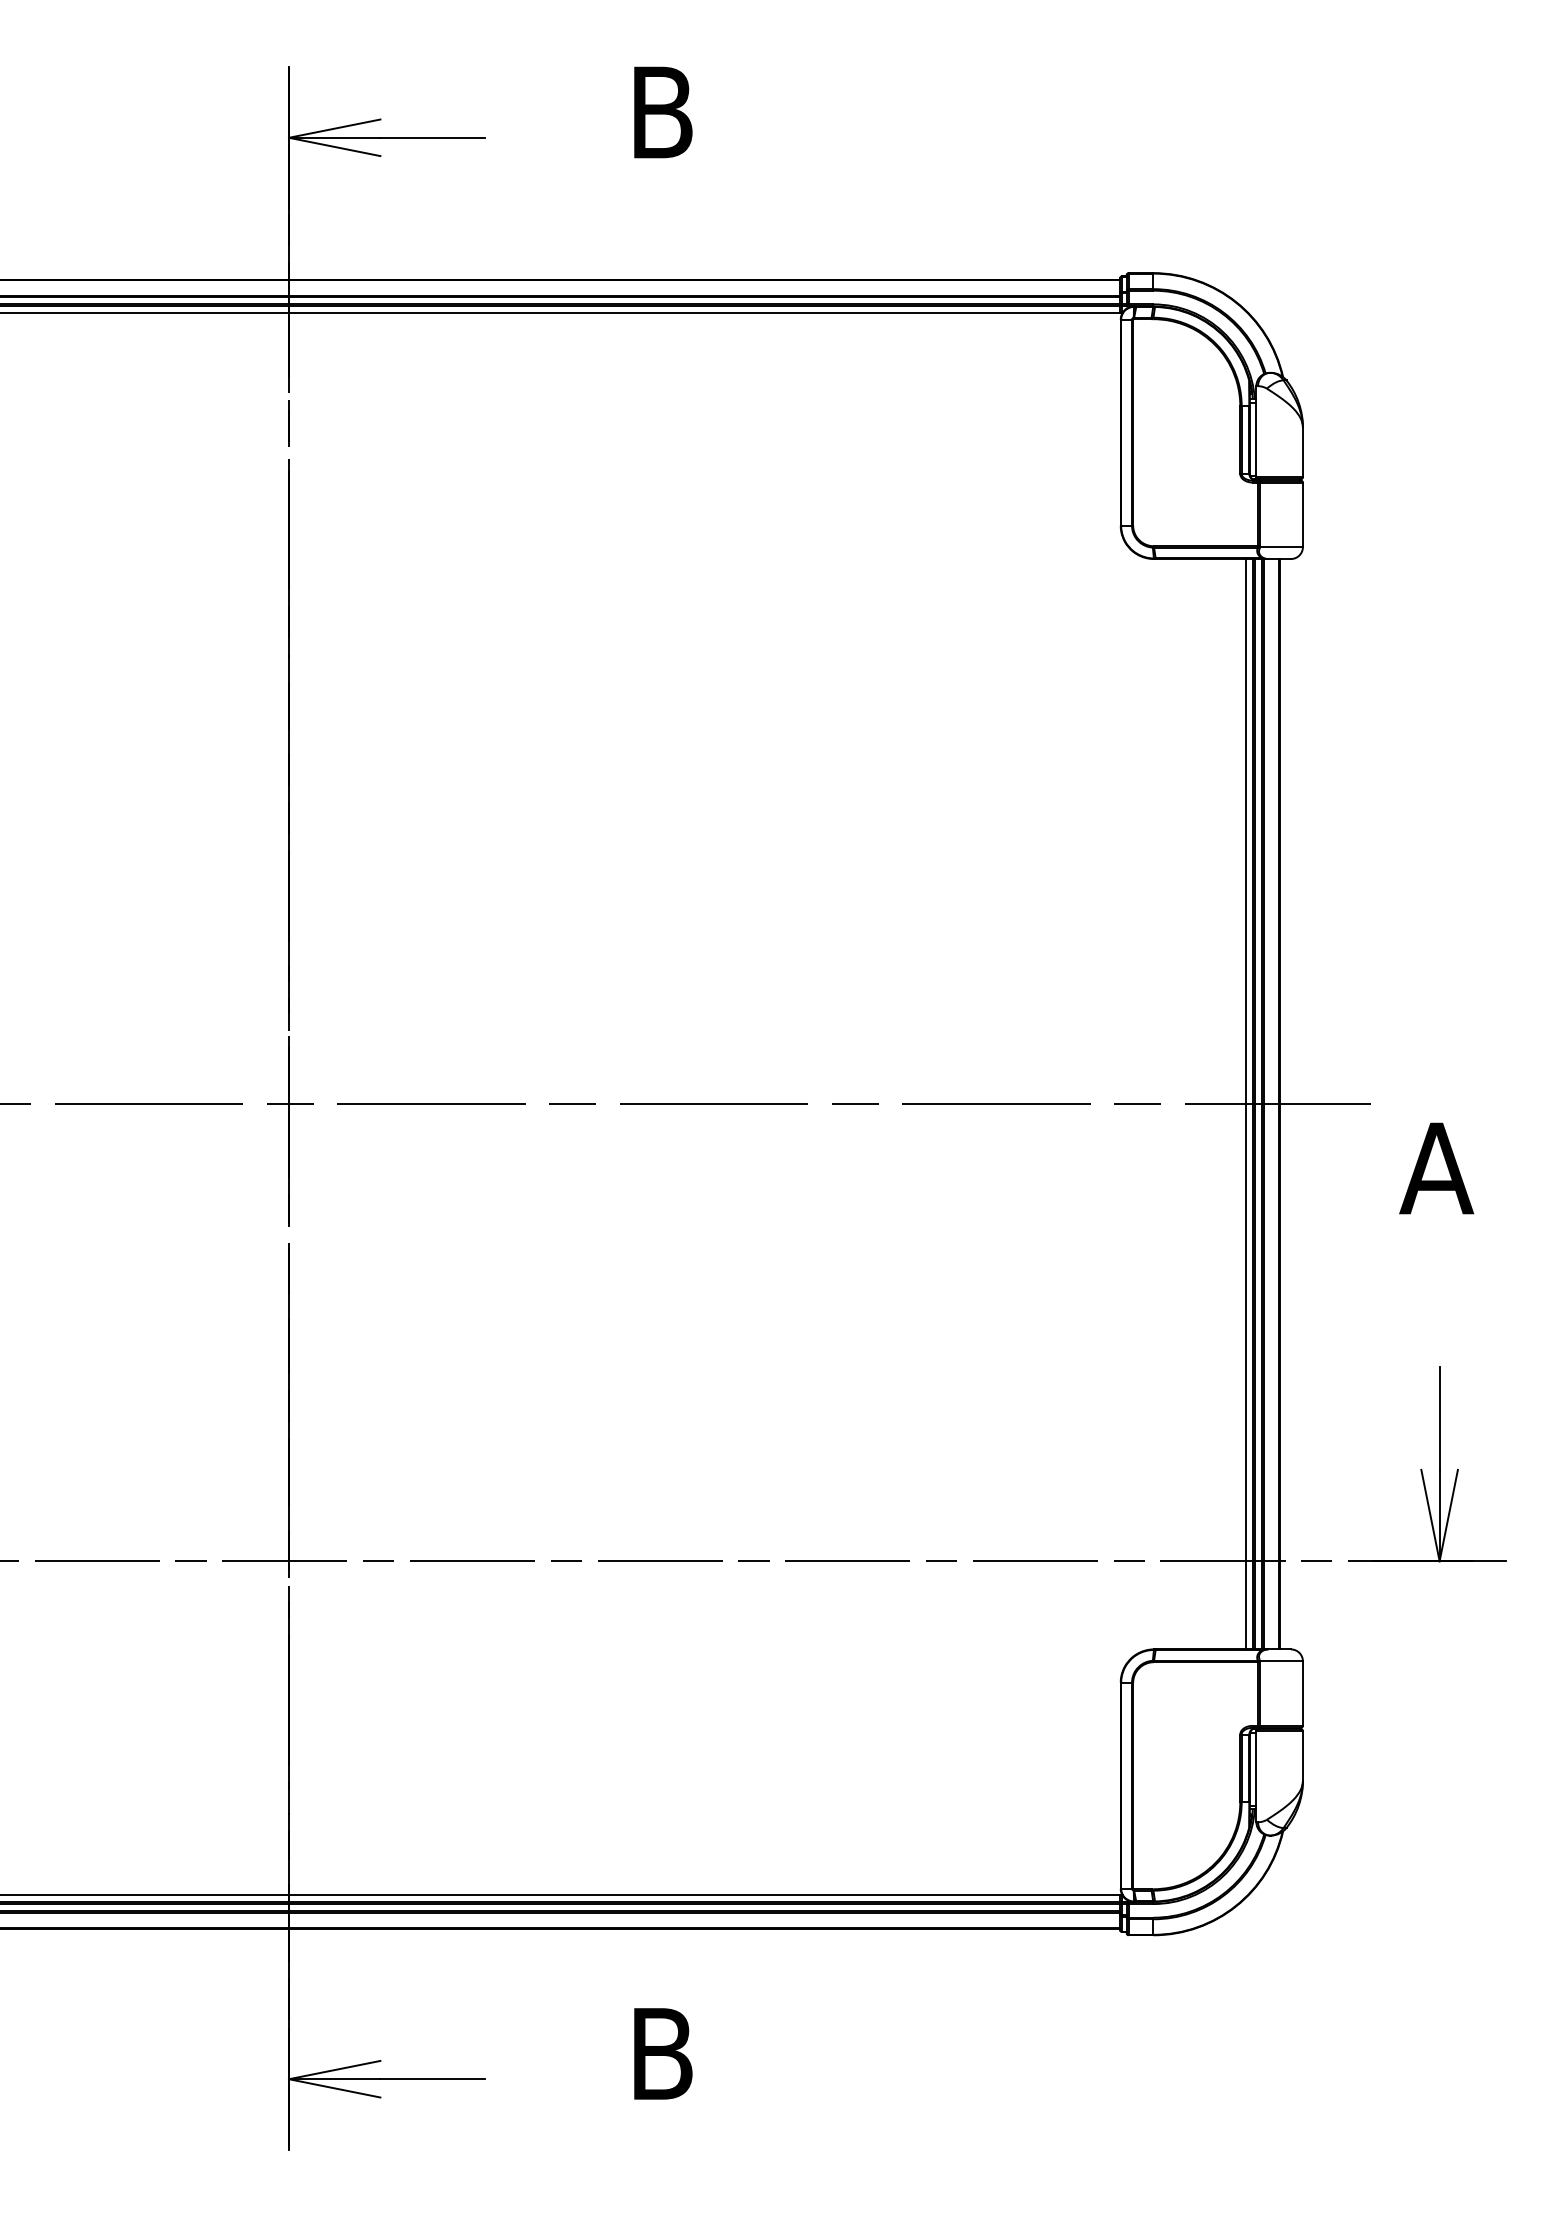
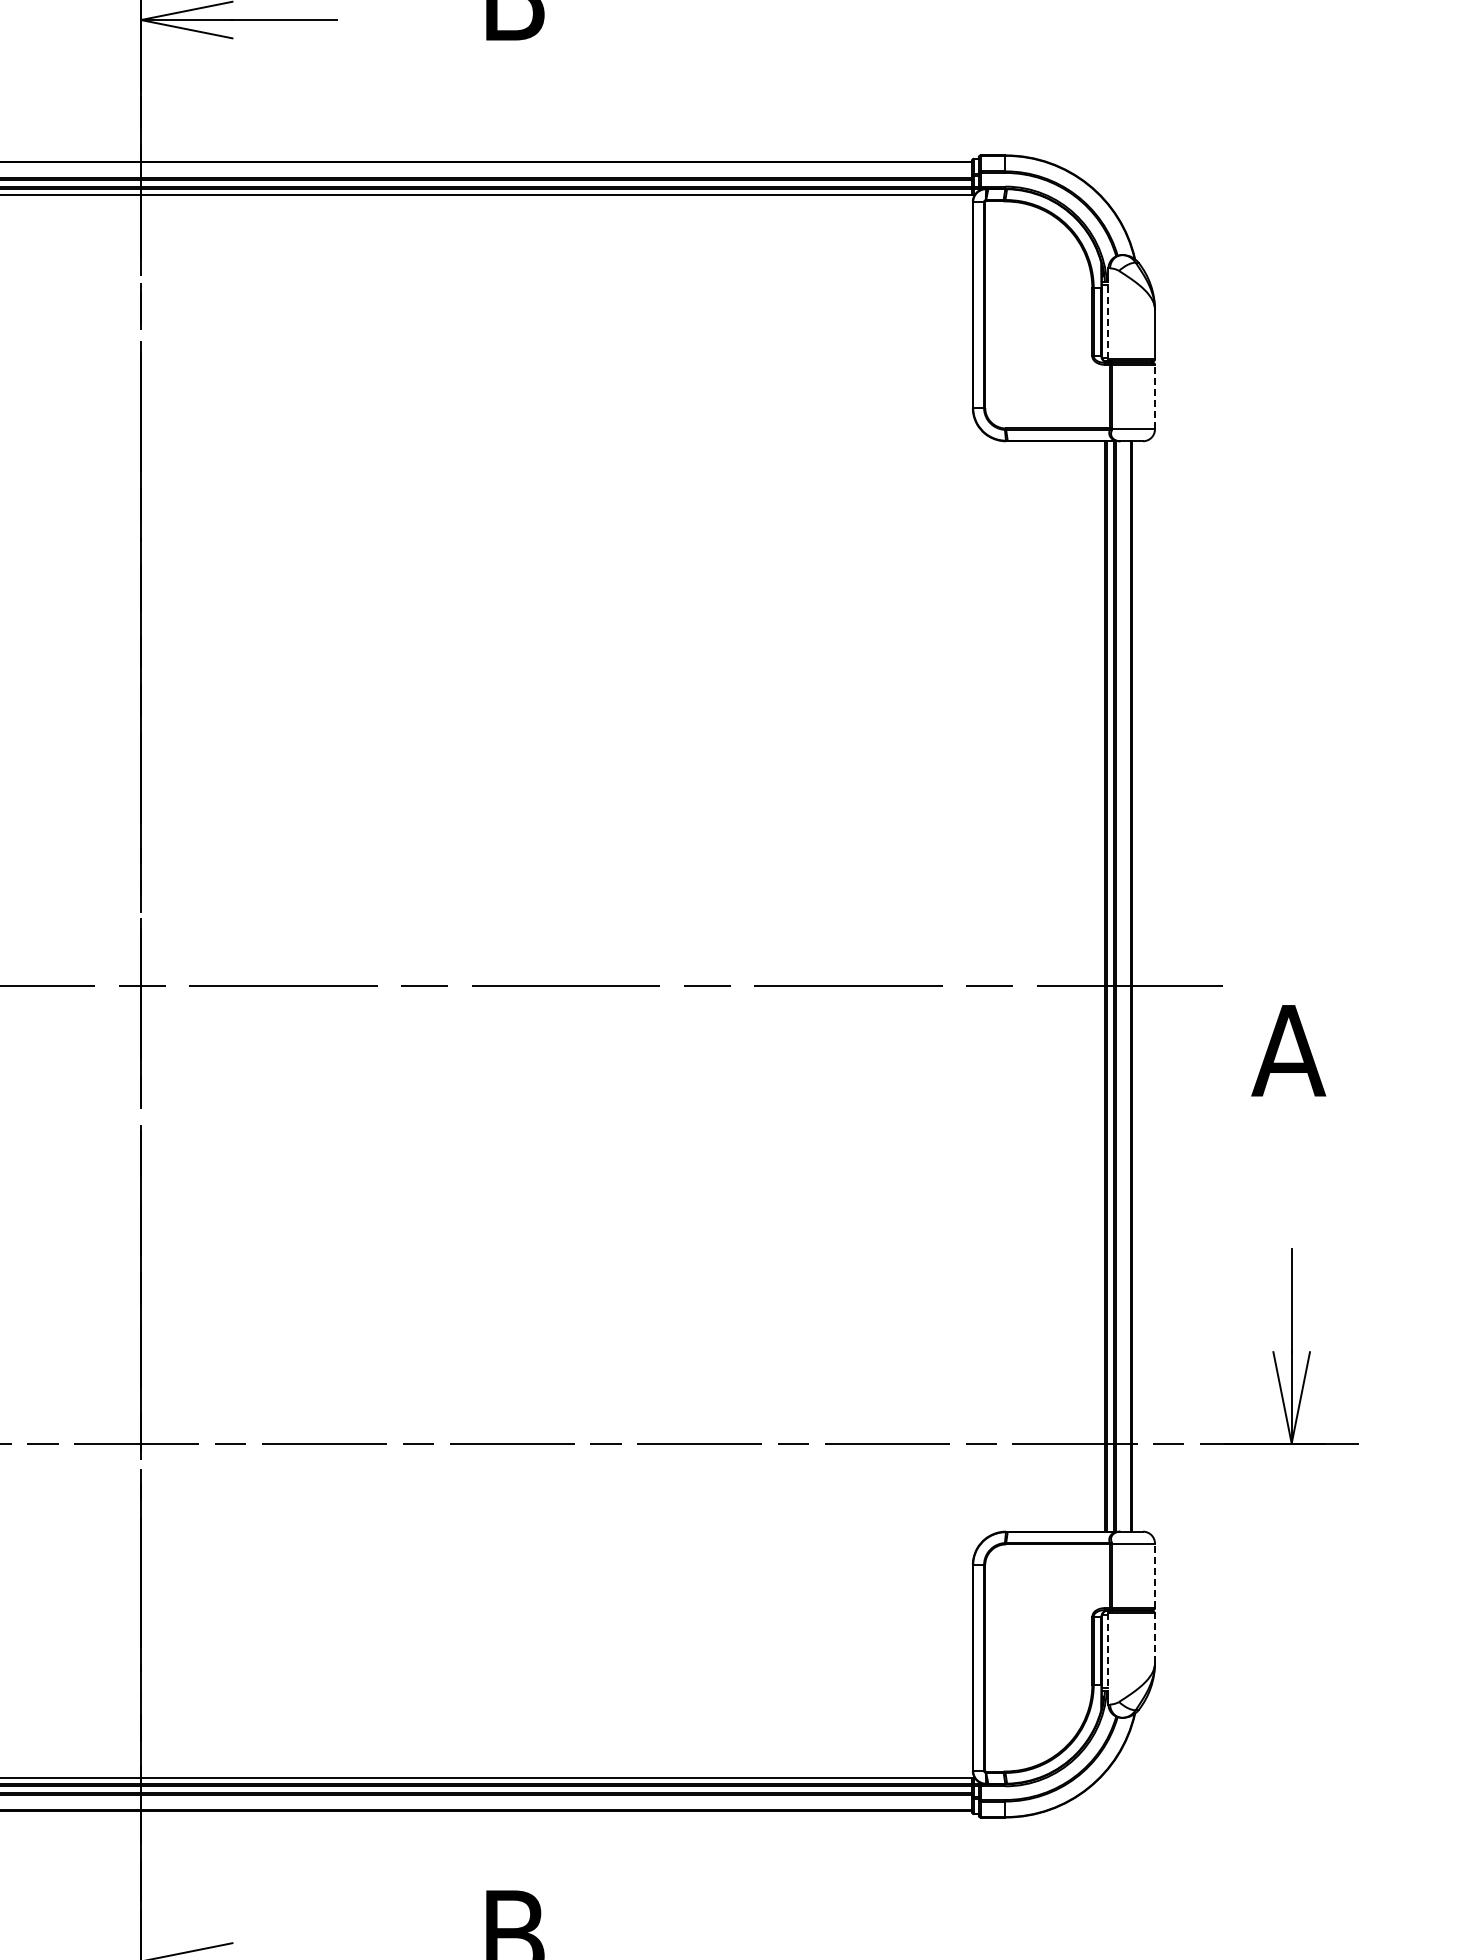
line: (1256, 438) -> (1108, 320), solid -> dashed
line: (1302, 514) -> (1154, 396), solid -> dashed
line: (1246, 1104) -> (1098, 986), removed
line: (1302, 1693) -> (1154, 1575), solid -> dashed
line: (1302, 1755) -> (1154, 1637), solid -> dashed
line: (1256, 1770) -> (1108, 1652), solid -> dashed

